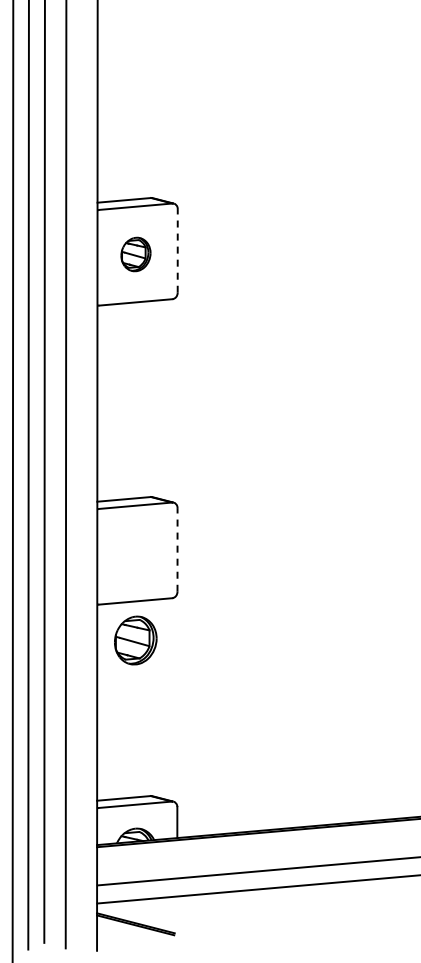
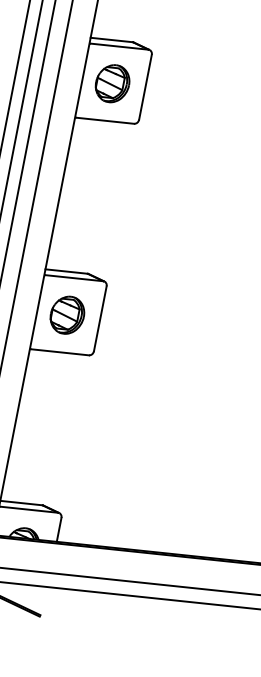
line: (177, 250) -> (145, 86), dashed -> solid
part: (135, 254) -> (112, 83), size x1.43
line: (177, 549) -> (100, 318), dashed -> solid
part: (135, 640) -> (67, 315), moved

